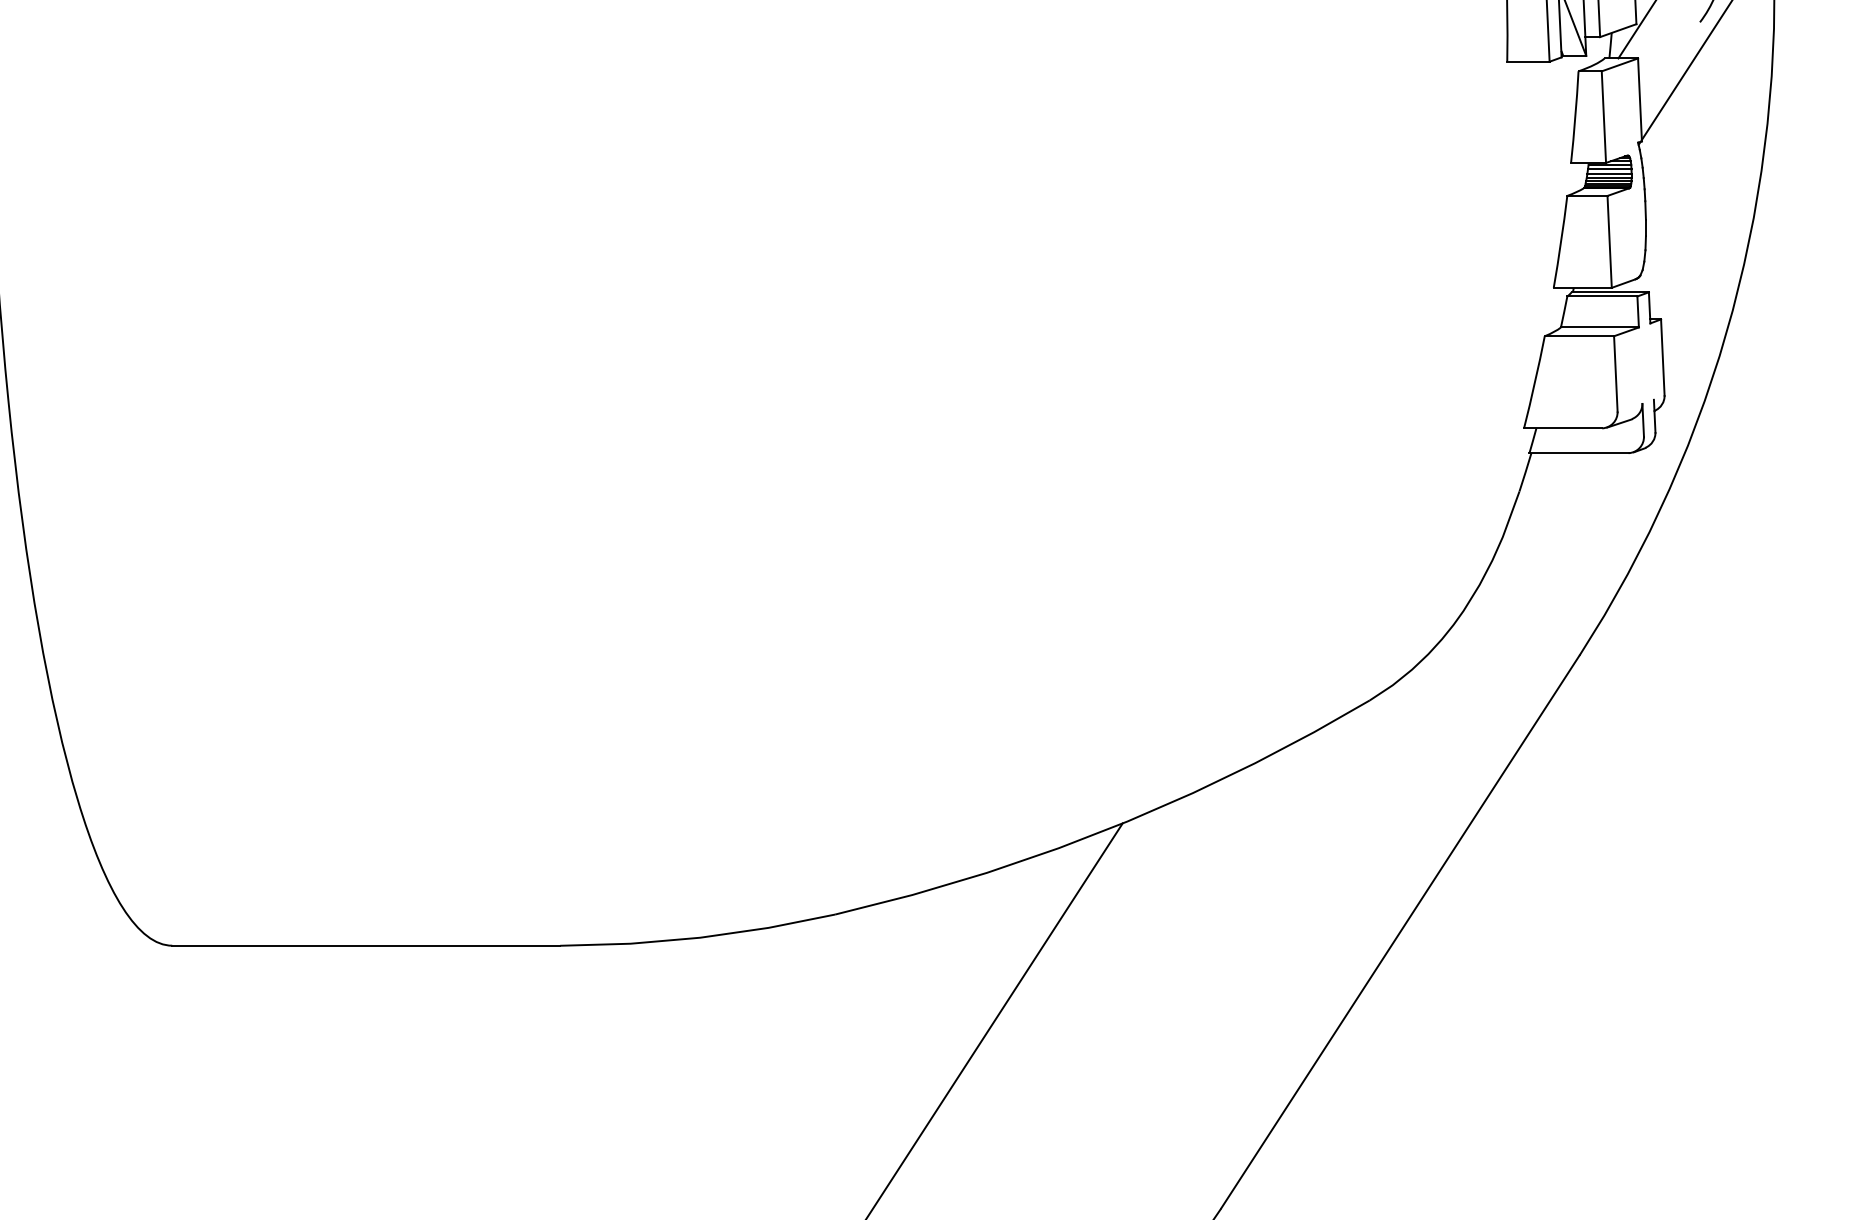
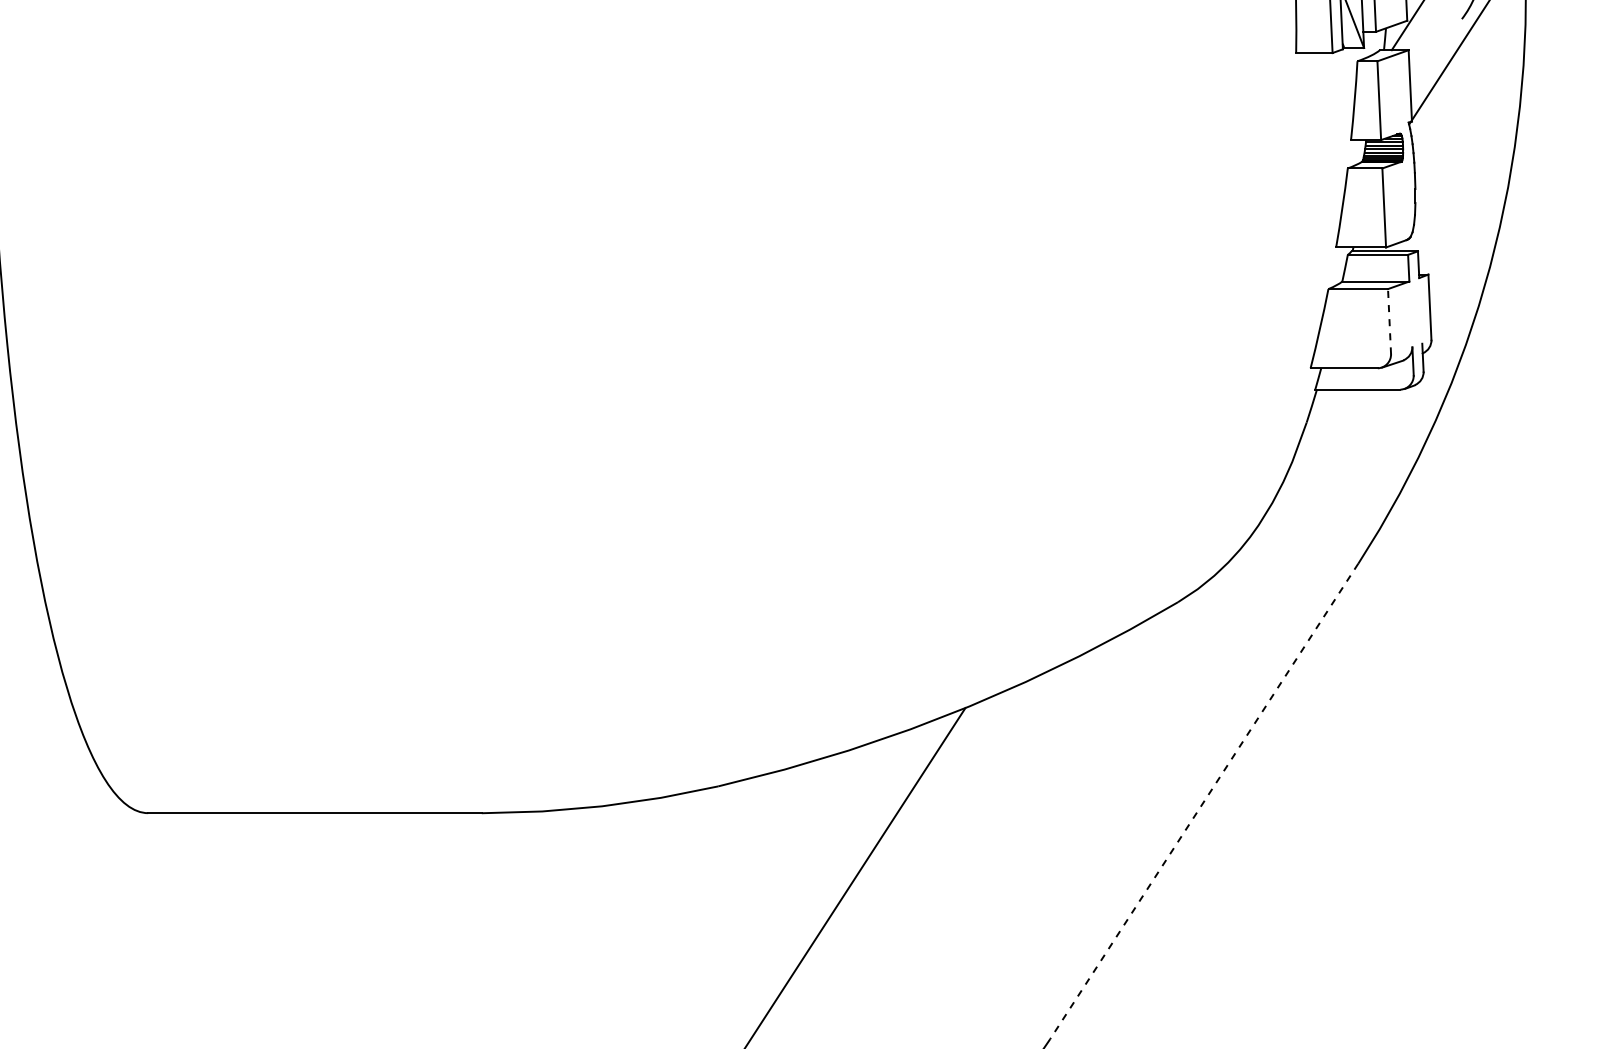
line: (1615, 373) -> (1389, 321), solid -> dashed
line: (1400, 932) -> (1204, 801), solid -> dashed

